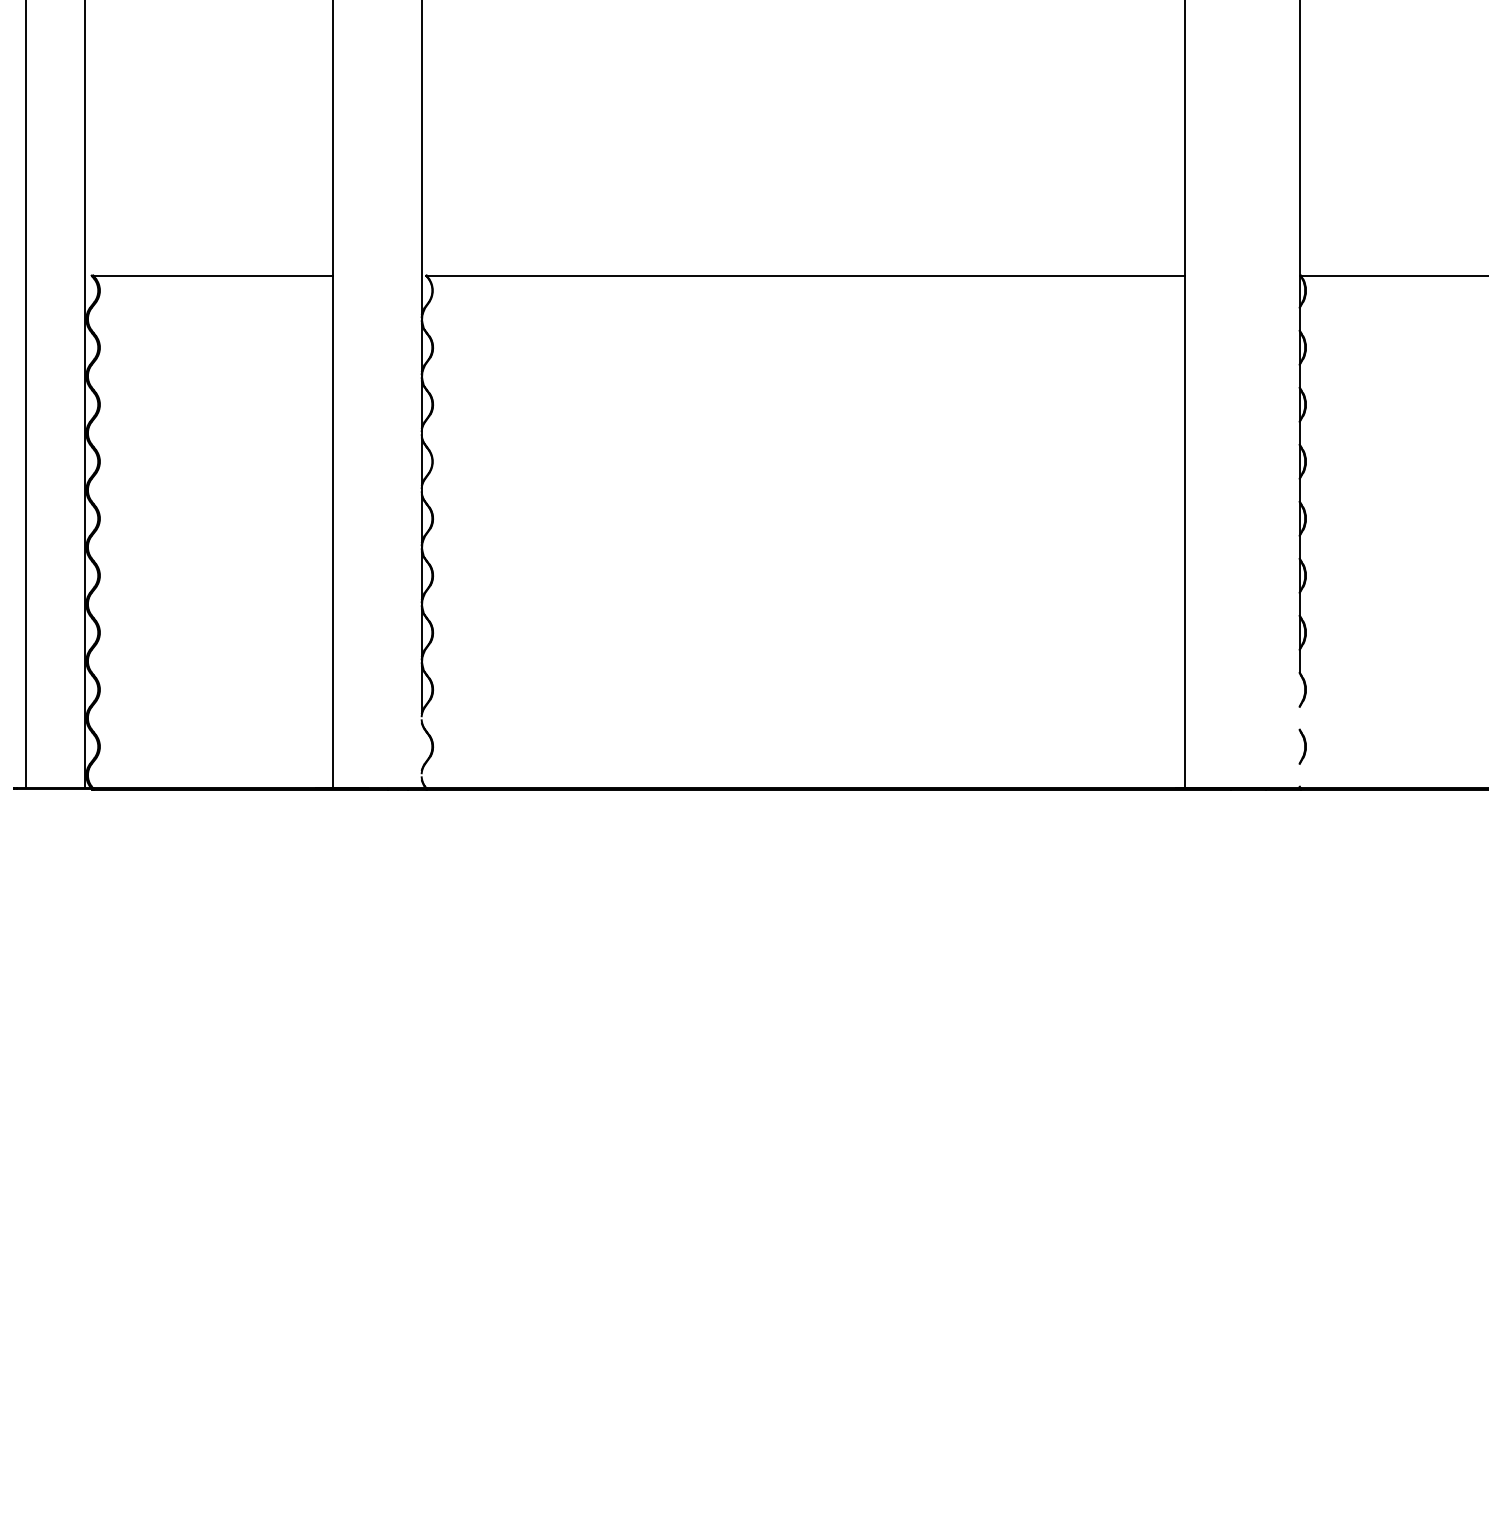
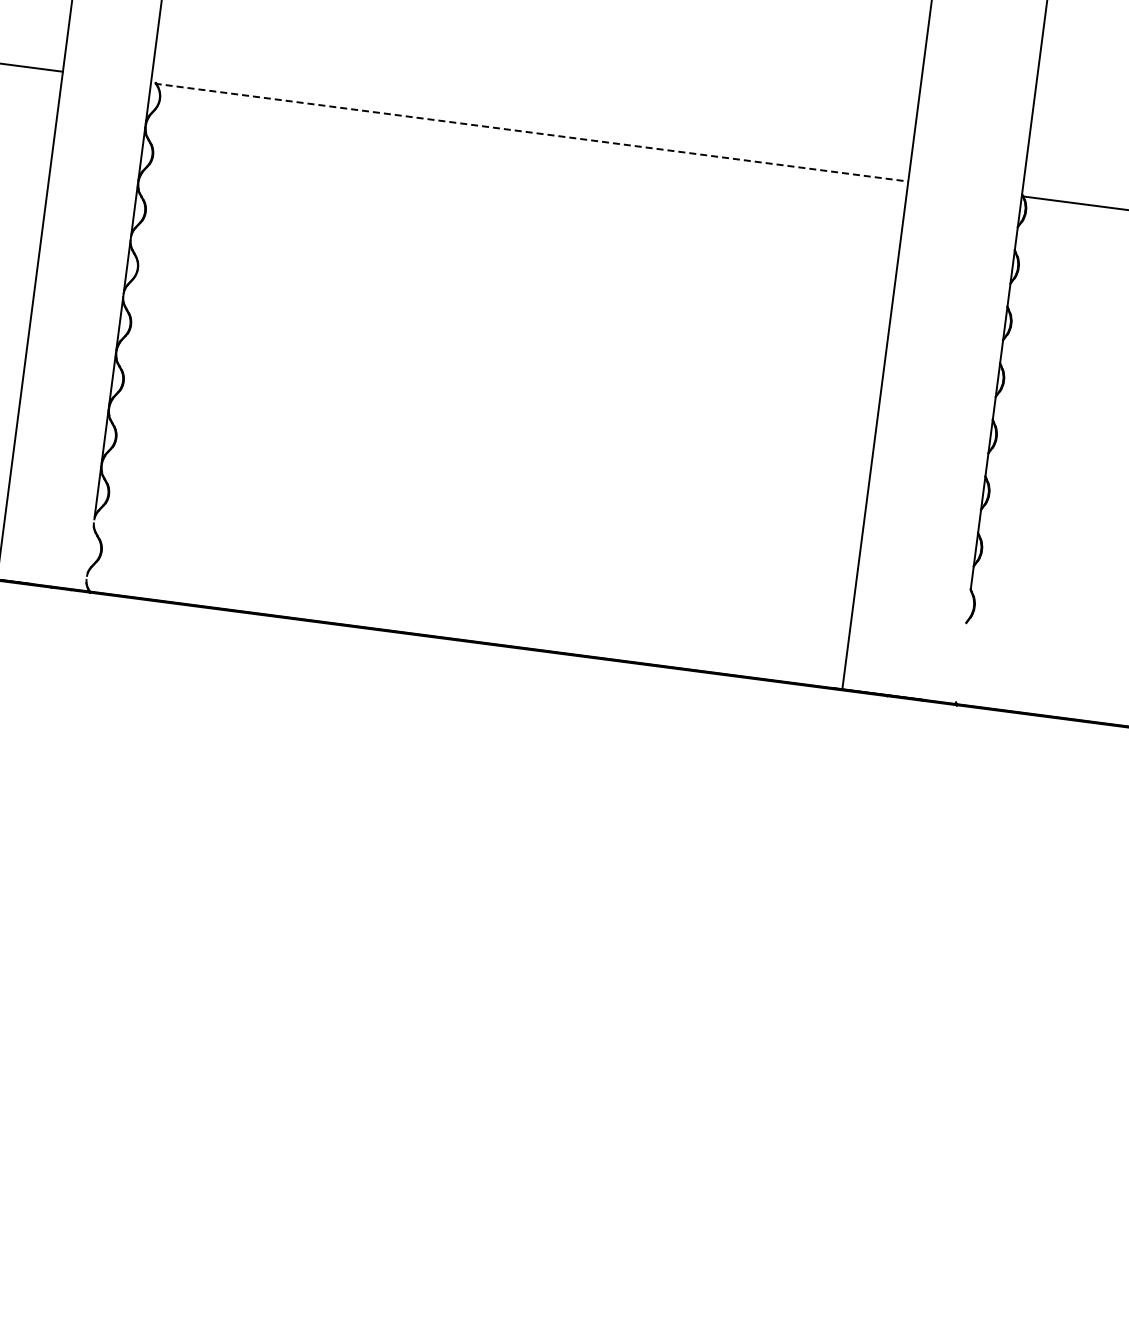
line: (805, 276) -> (531, 132), solid -> dashed
part: (1302, 746) -> (963, 662), removed

